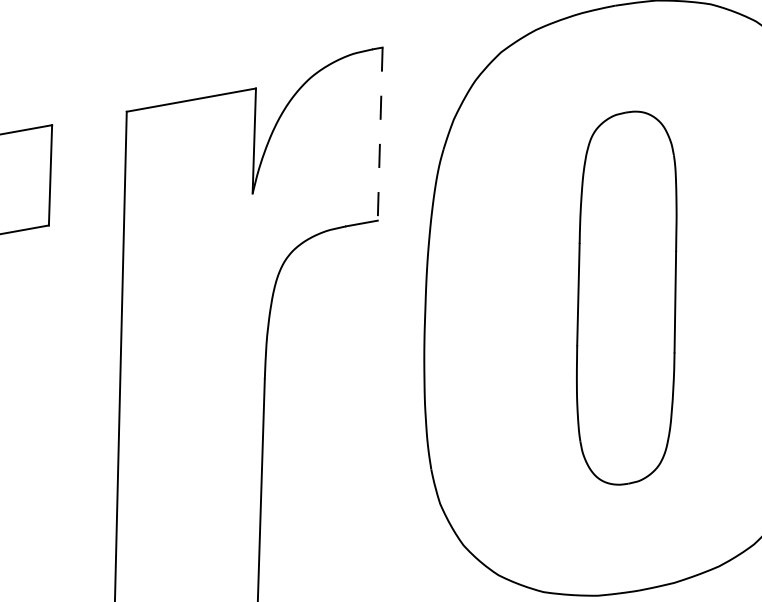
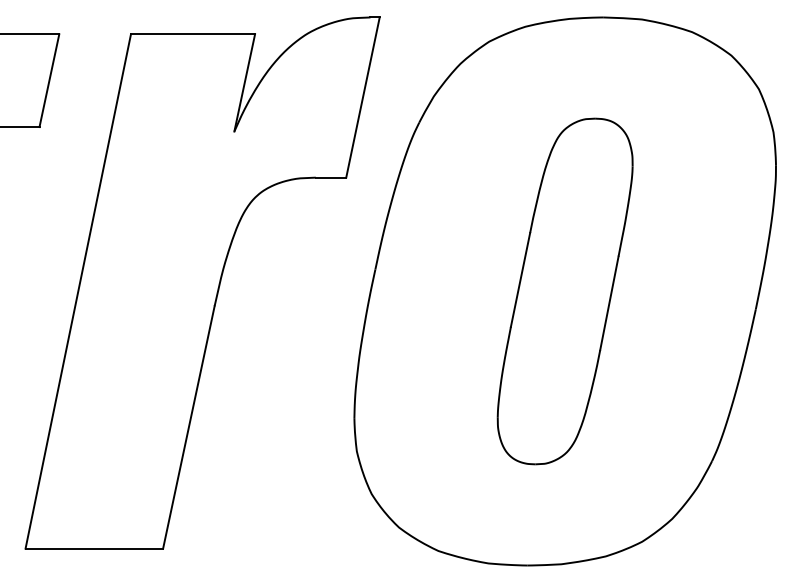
line: (379, 134) -> (362, 97), dashed -> solid

